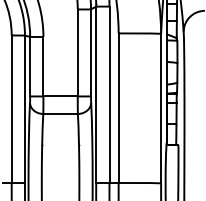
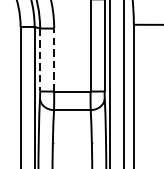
line: (30, 66) -> (40, 59), solid -> dashed
line: (43, 66) -> (54, 59), solid -> dashed

